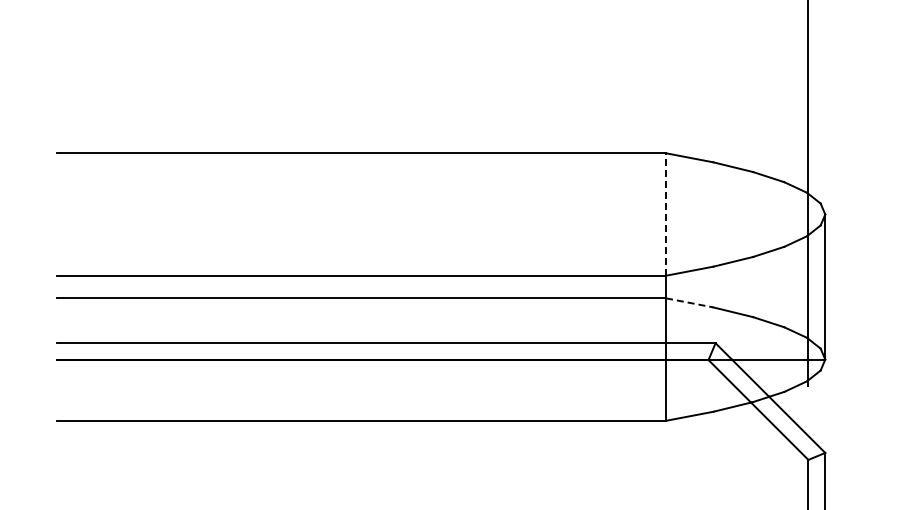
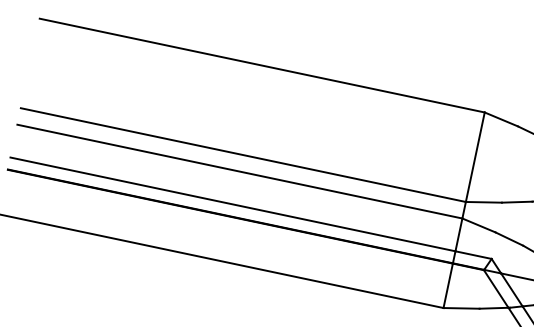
line: (666, 214) -> (475, 157), dashed -> solid
line: (690, 302) -> (479, 225), dashed -> solid

